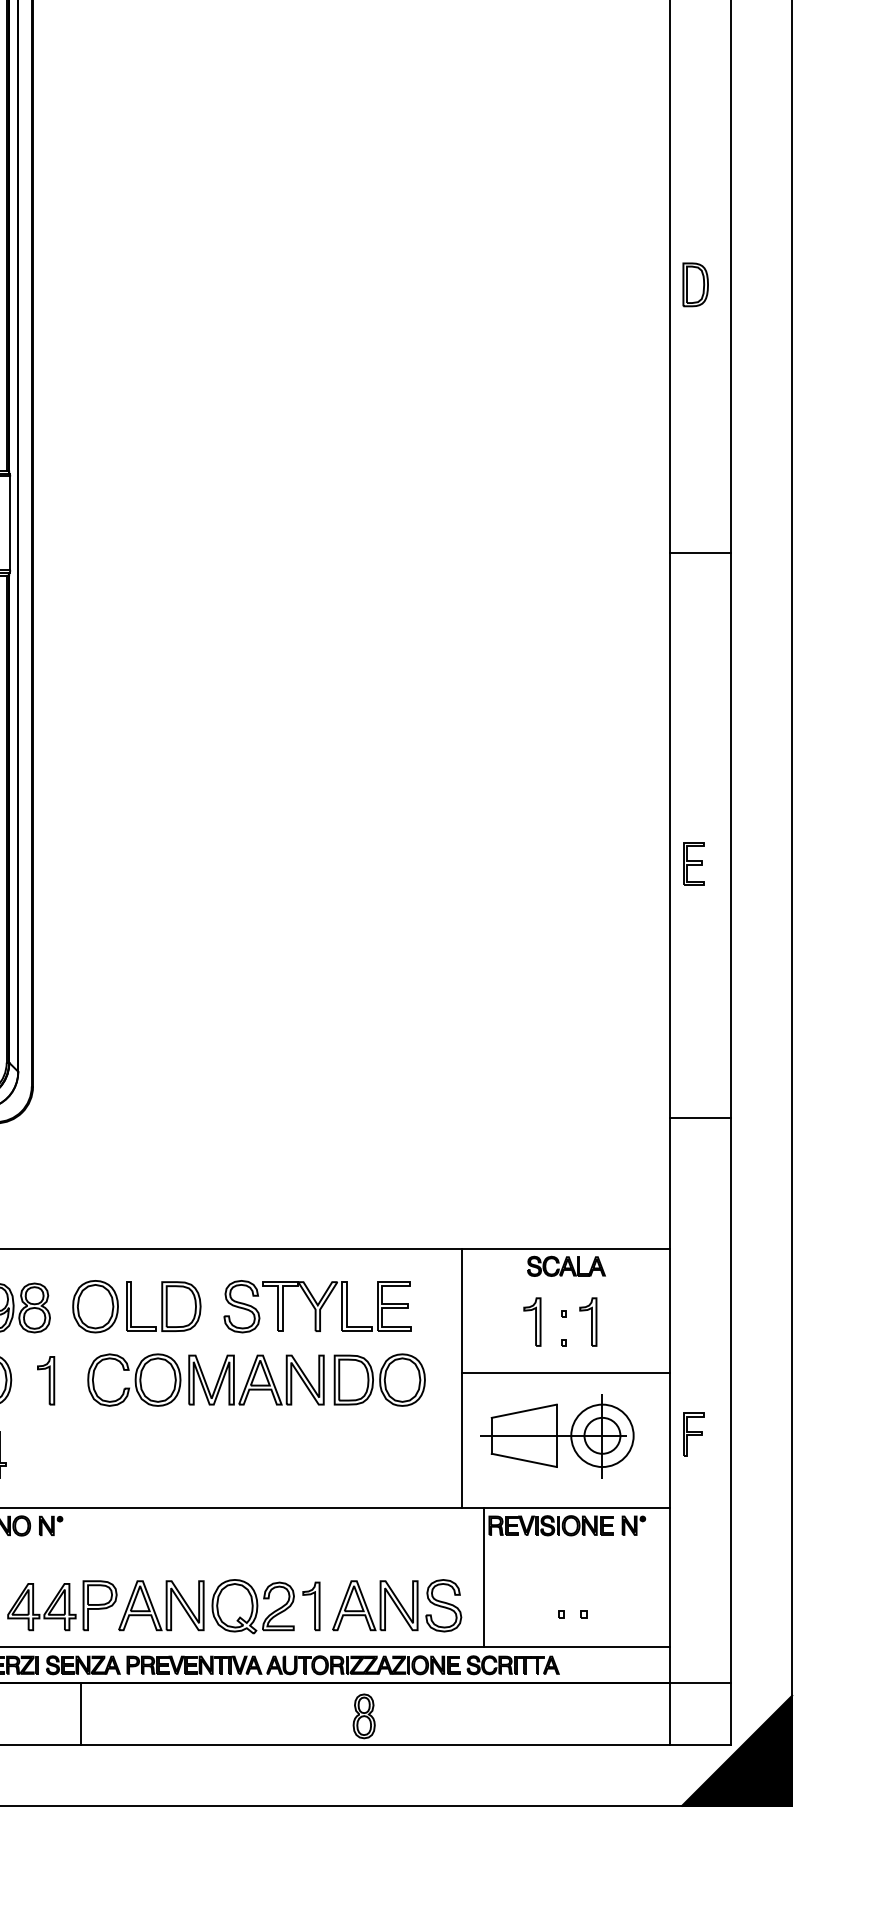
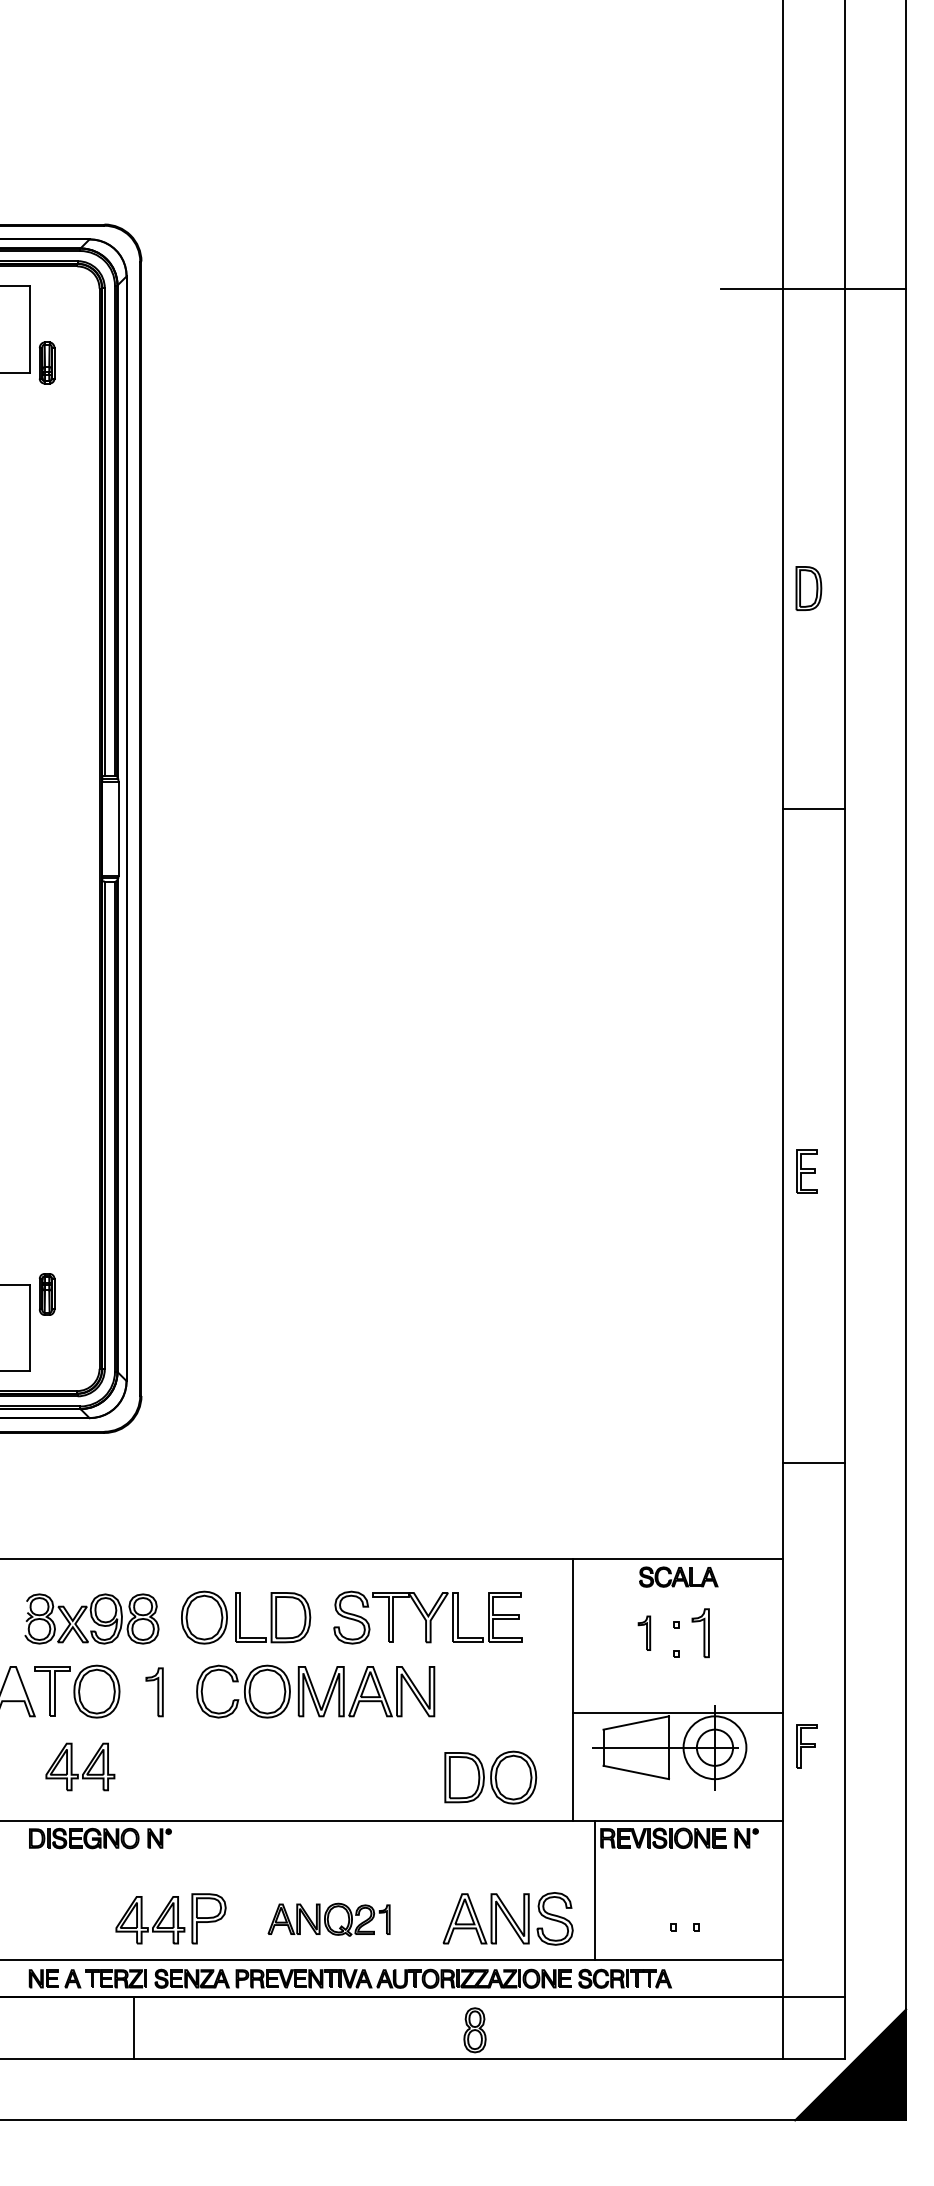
line: (700, 552) -> (813, 808), moved
line: (700, 1117) -> (813, 1462), moved
part: (532, 1322) -> (644, 1633), size x0.7
line: (565, 1373) -> (677, 1713), moved
part: (379, 1379) -> (490, 1777), moved
part: (218, 1606) -> (328, 1919), size x0.6
line: (80, 1713) -> (134, 2027), moved

